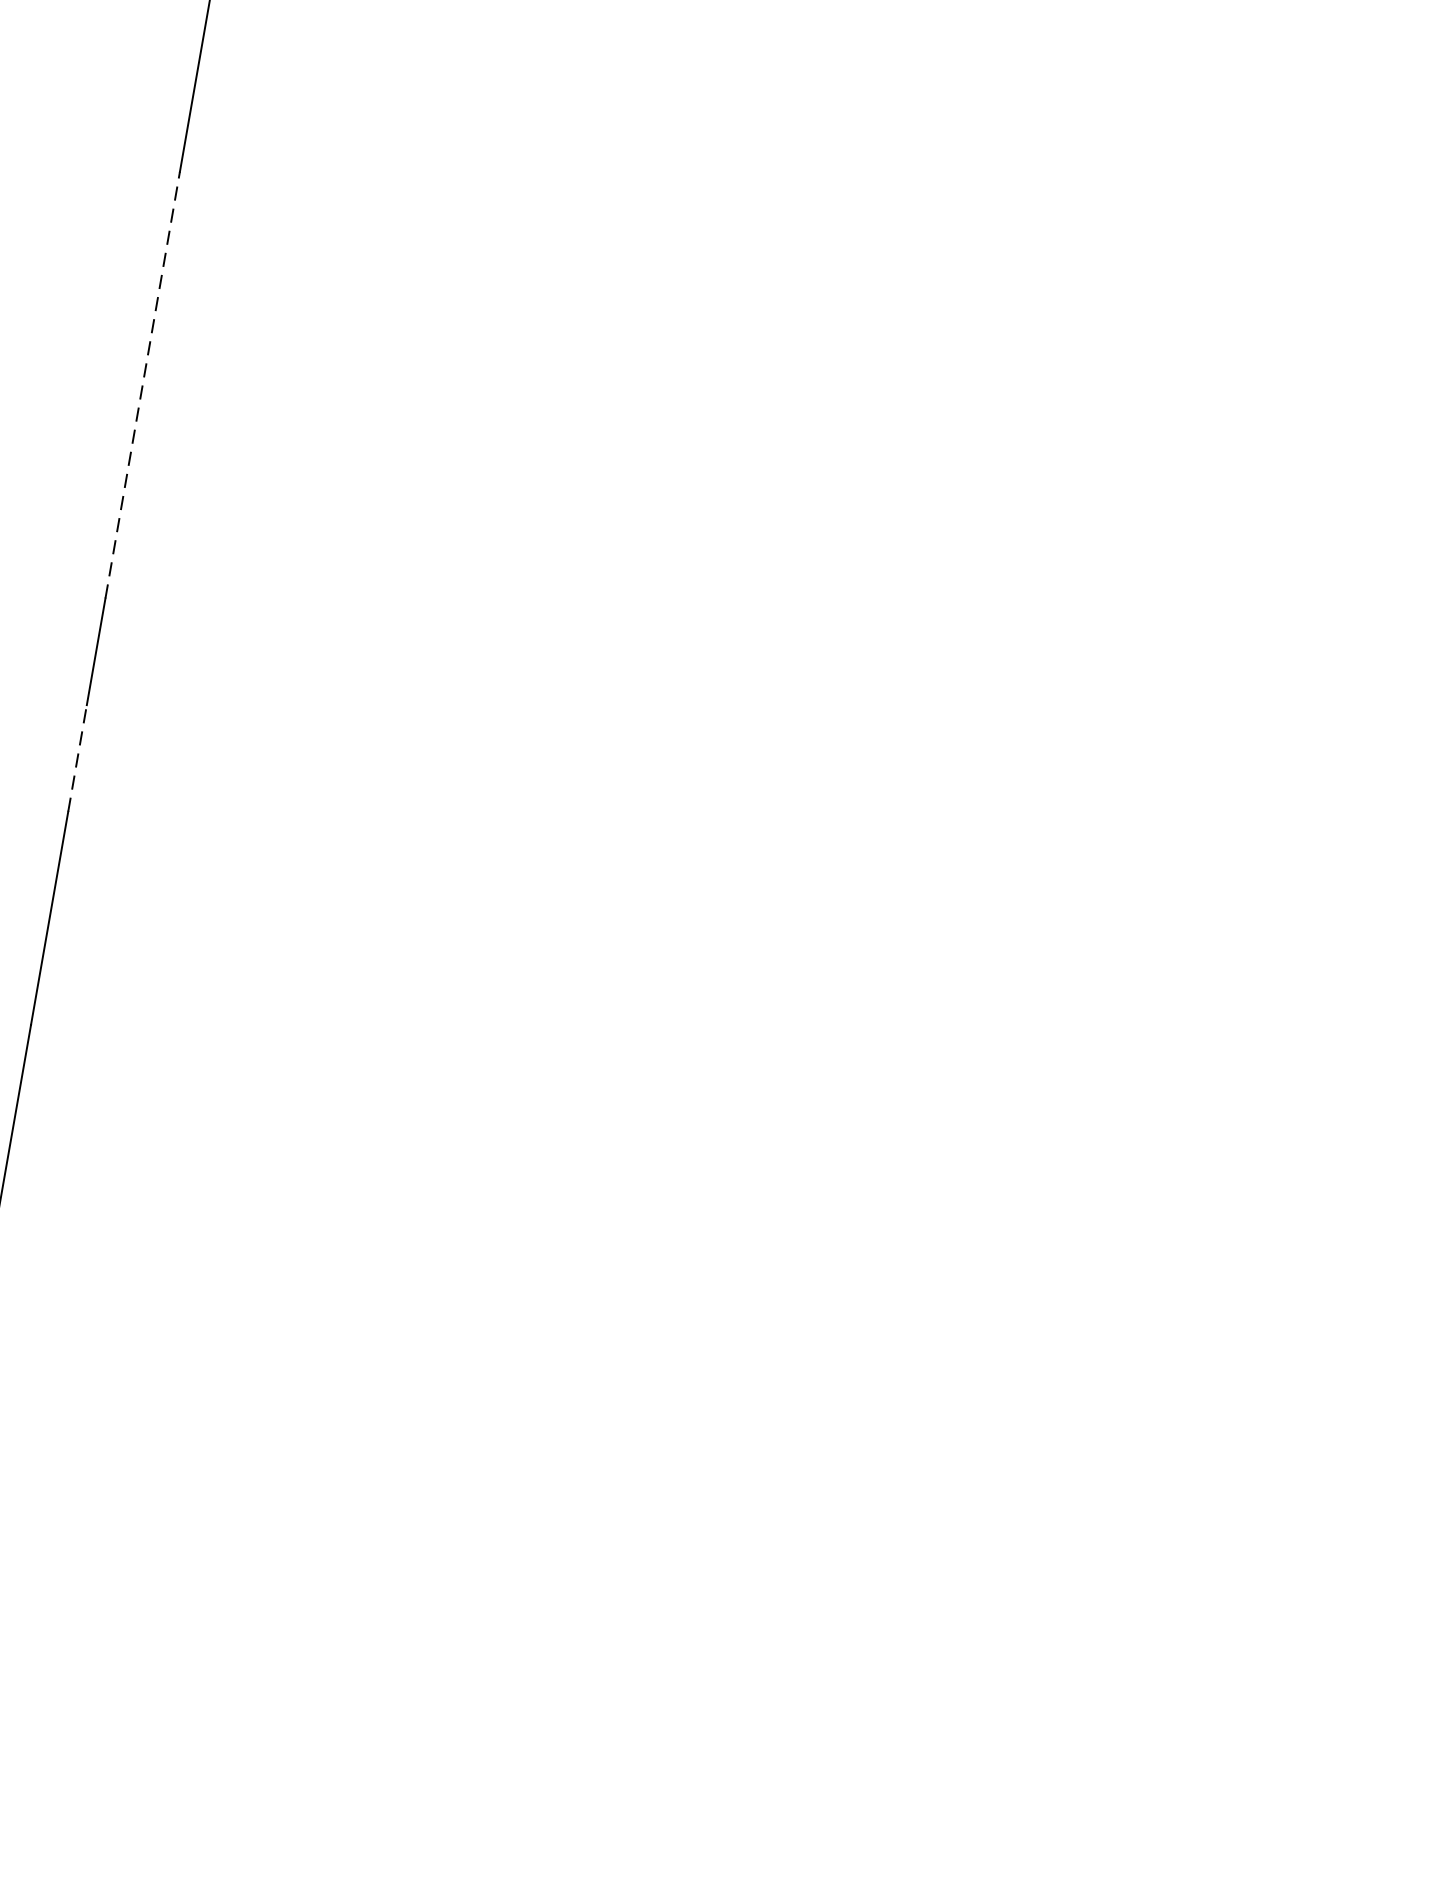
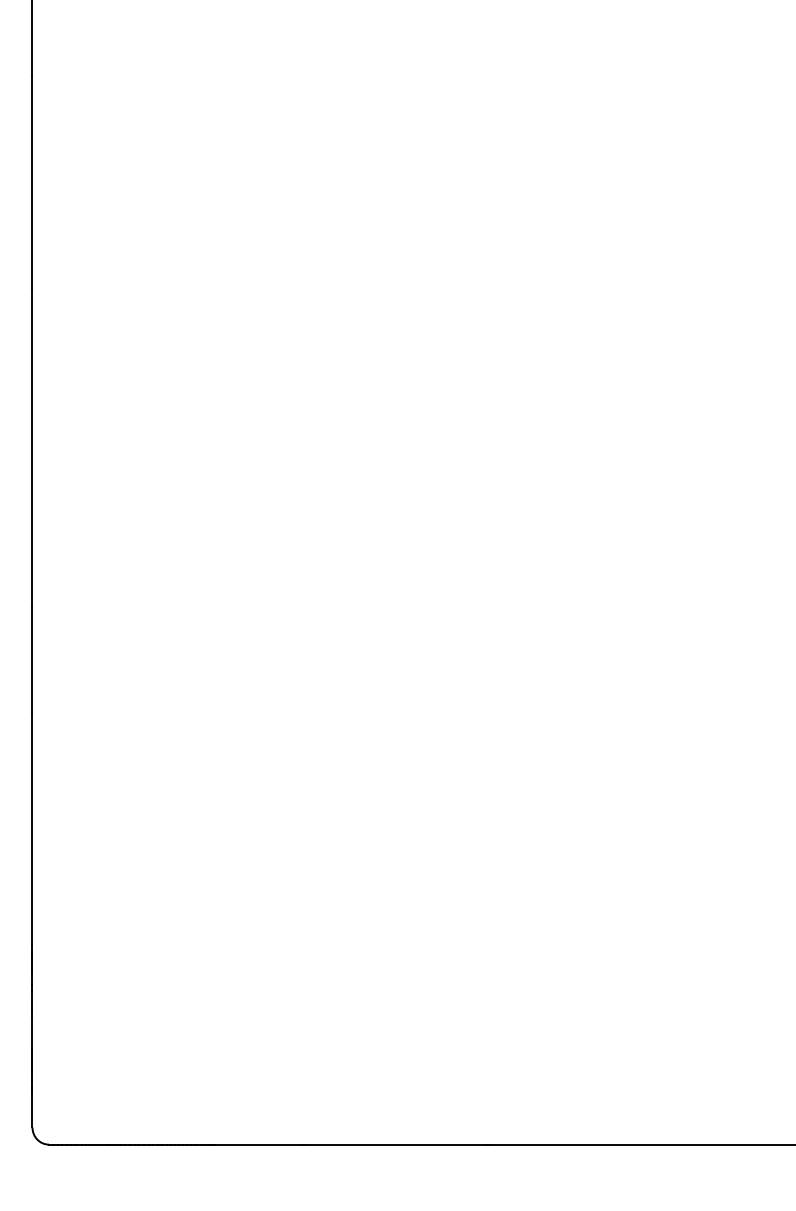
line: (142, 384) -> (32, 394), dashed -> solid
line: (77, 758) -> (32, 580), dashed -> solid

